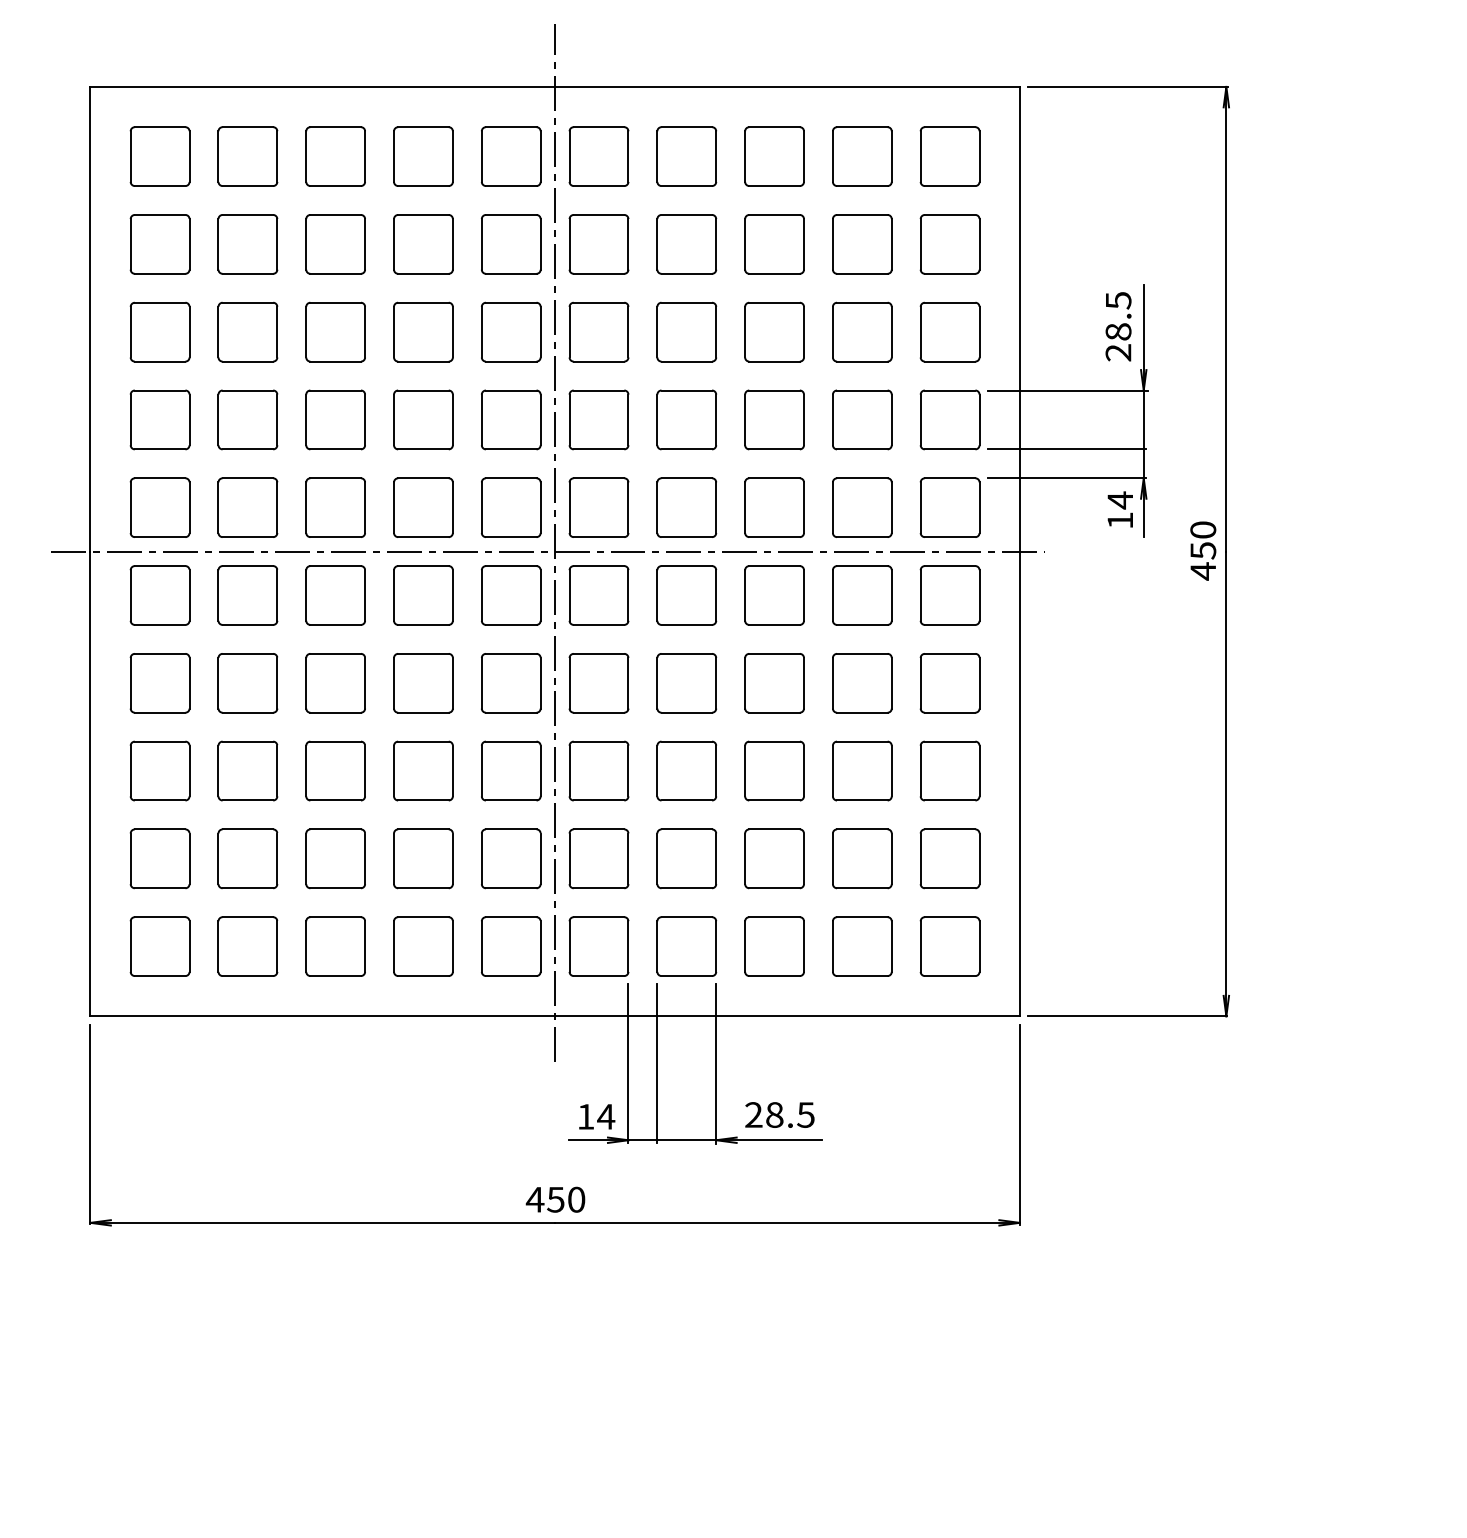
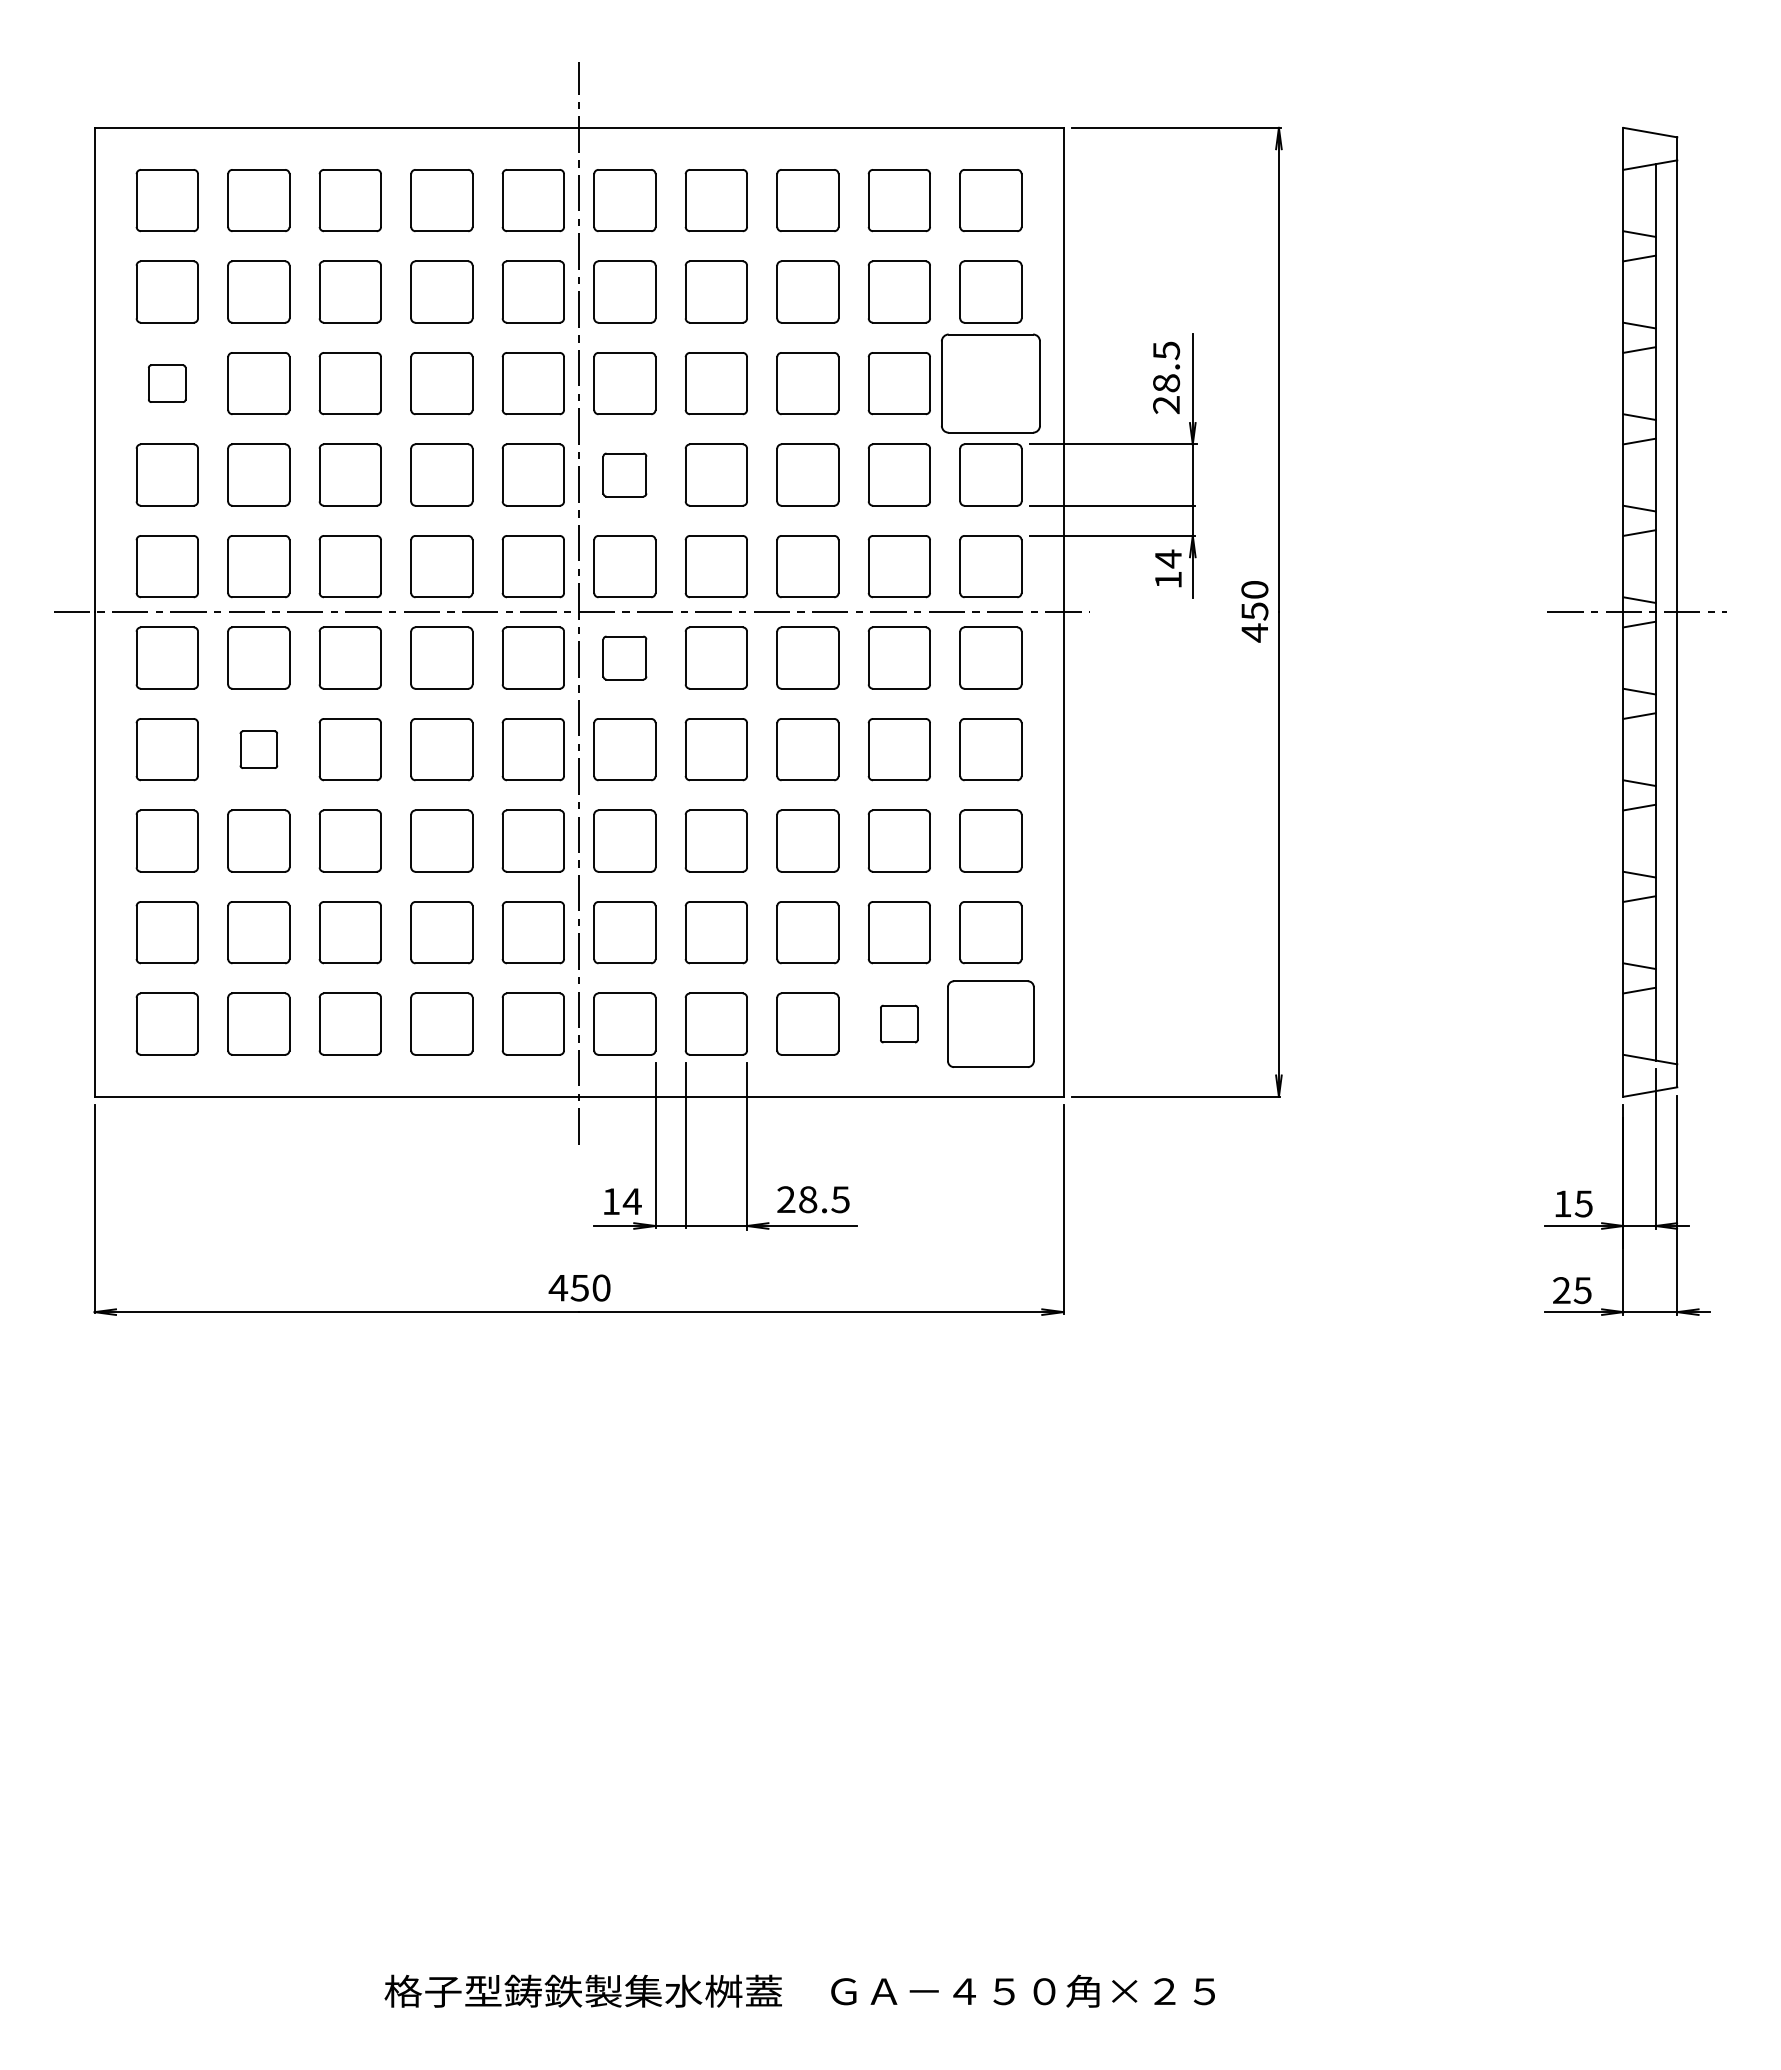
part: (159, 332) -> (166, 383), size x0.6
part: (949, 332) -> (990, 383), size x1.6
part: (598, 419) -> (624, 474), size x0.7
part: (598, 594) -> (624, 657), size x0.7
part: (247, 683) -> (258, 749), size x0.6
part: (861, 946) -> (898, 1023), size x0.6
part: (949, 946) -> (990, 1023), size x1.4

